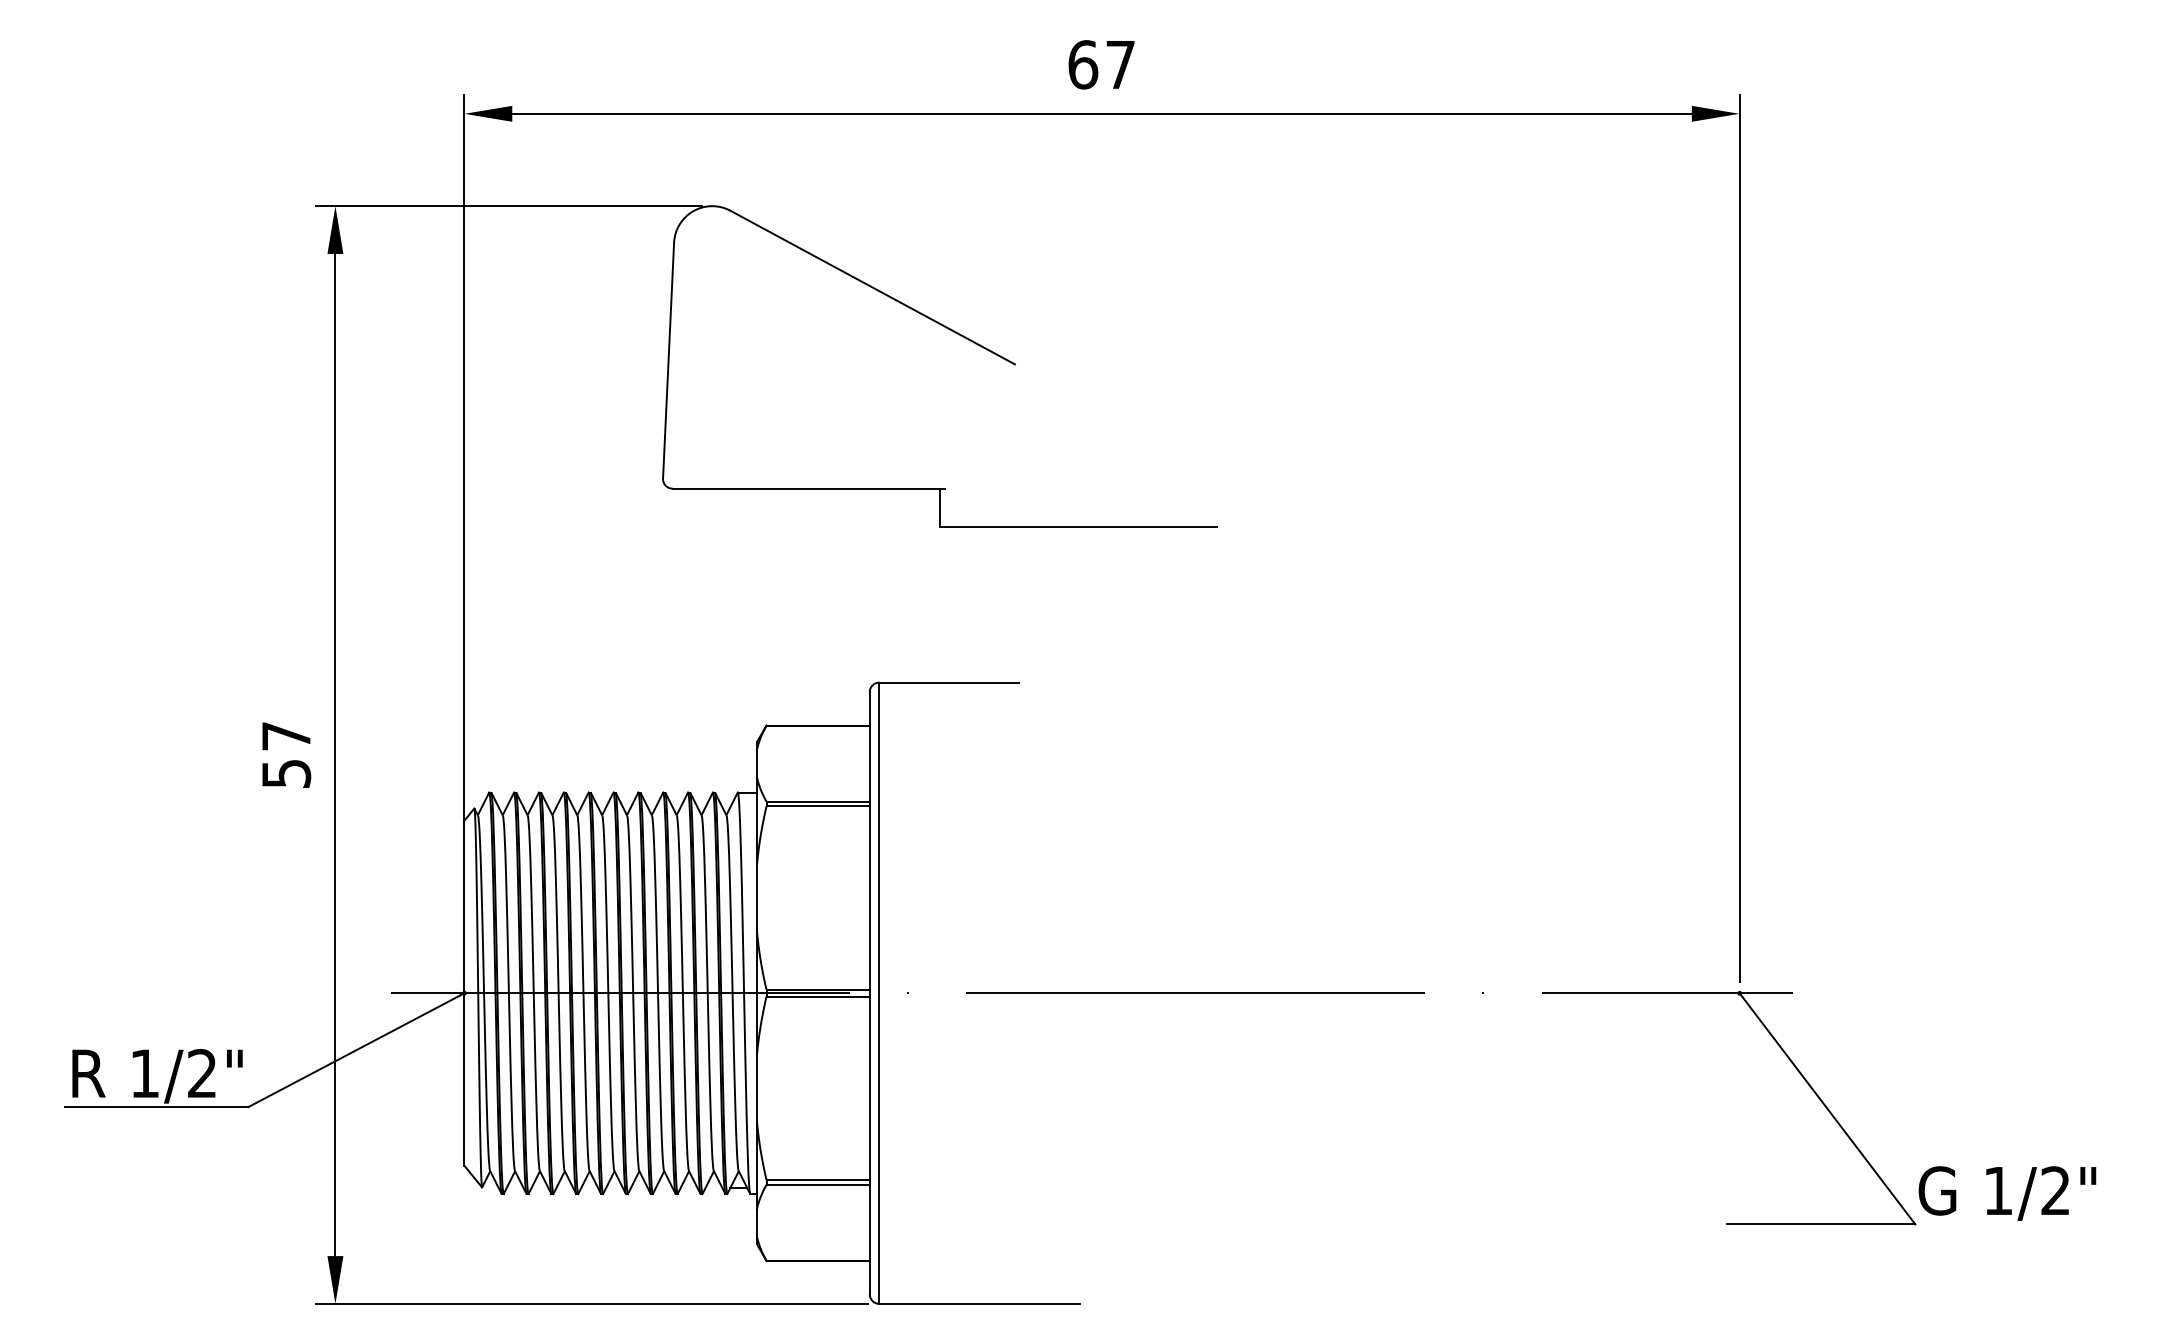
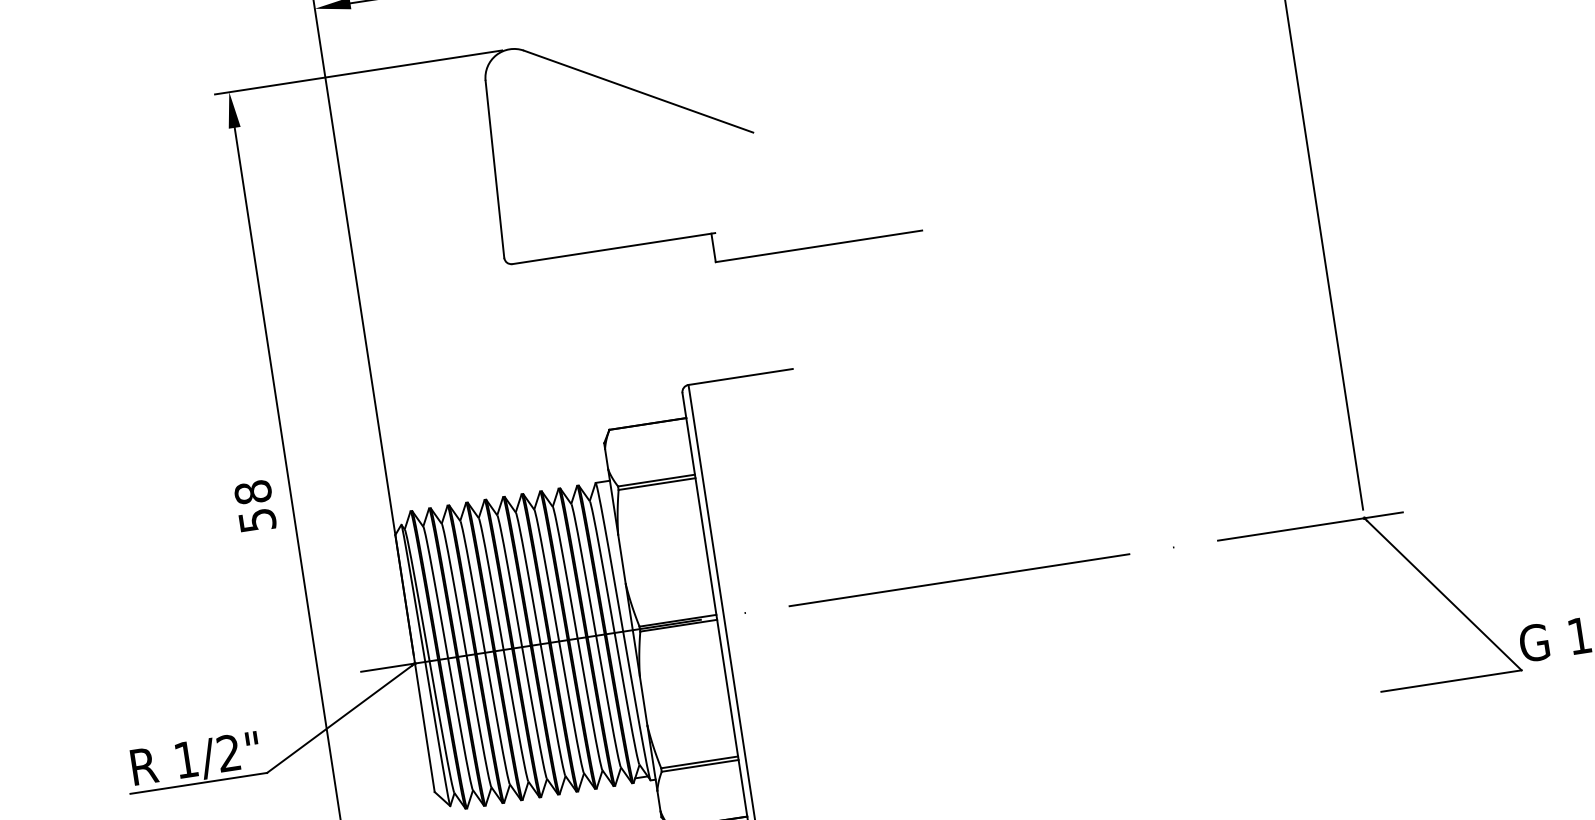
text: (286, 735) -> (253, 491), 57 -> 58

